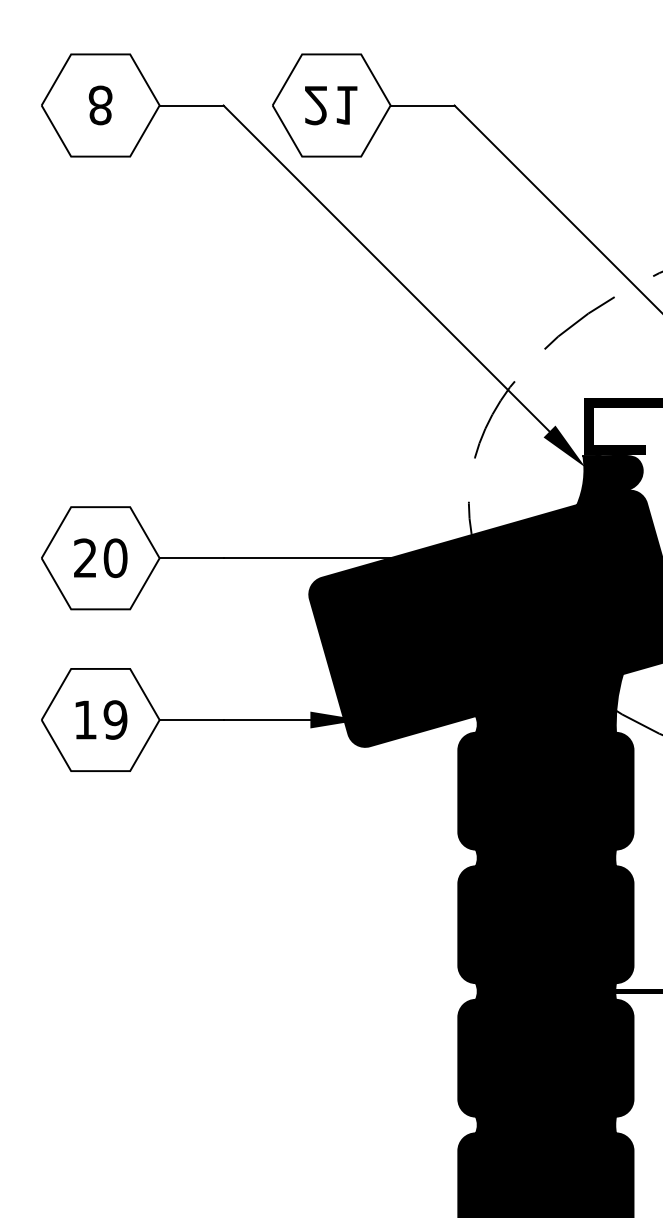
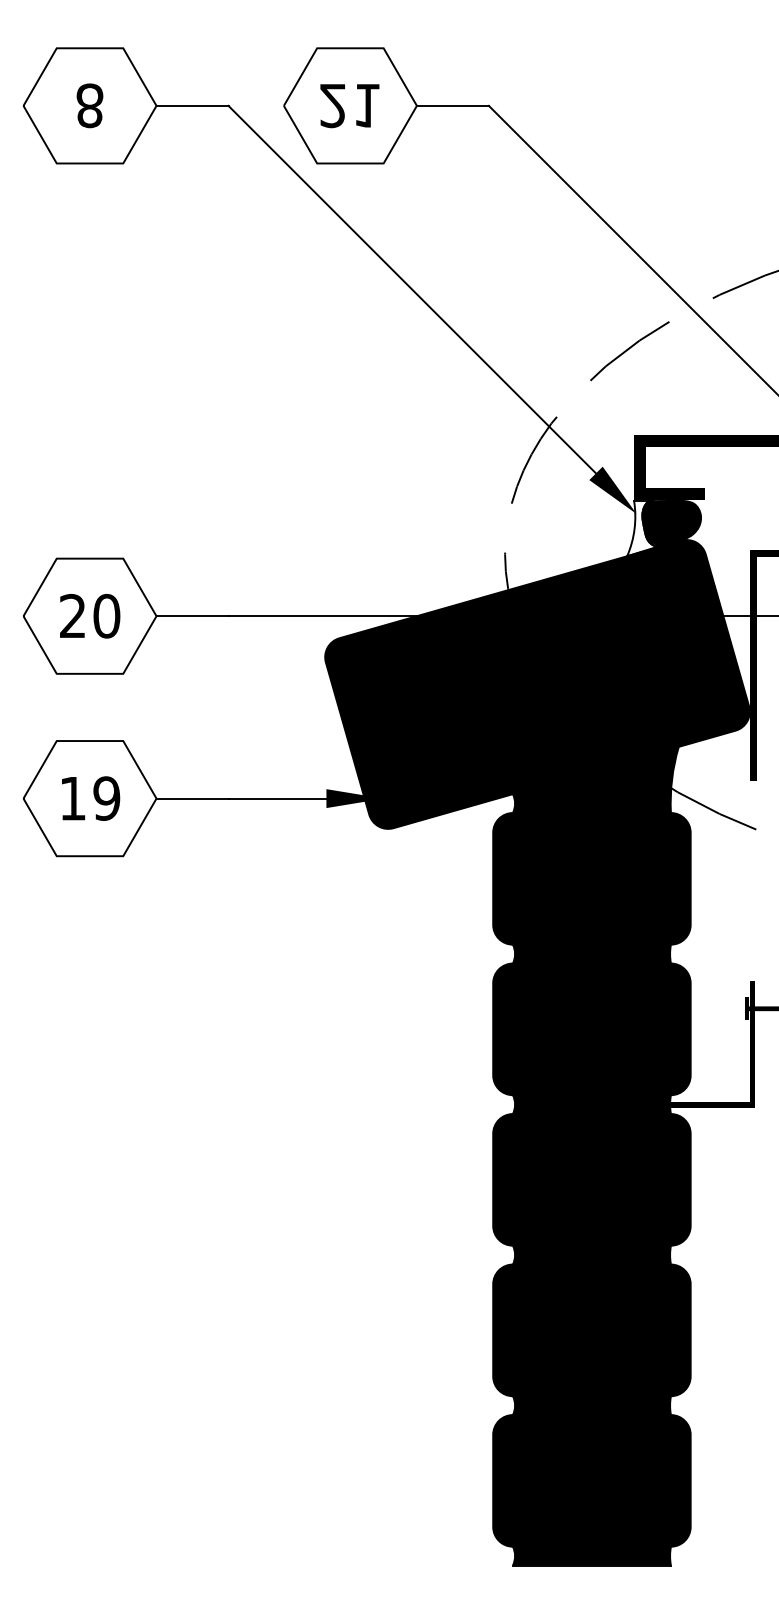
fill: (591, 480) -> (643, 528), removed

